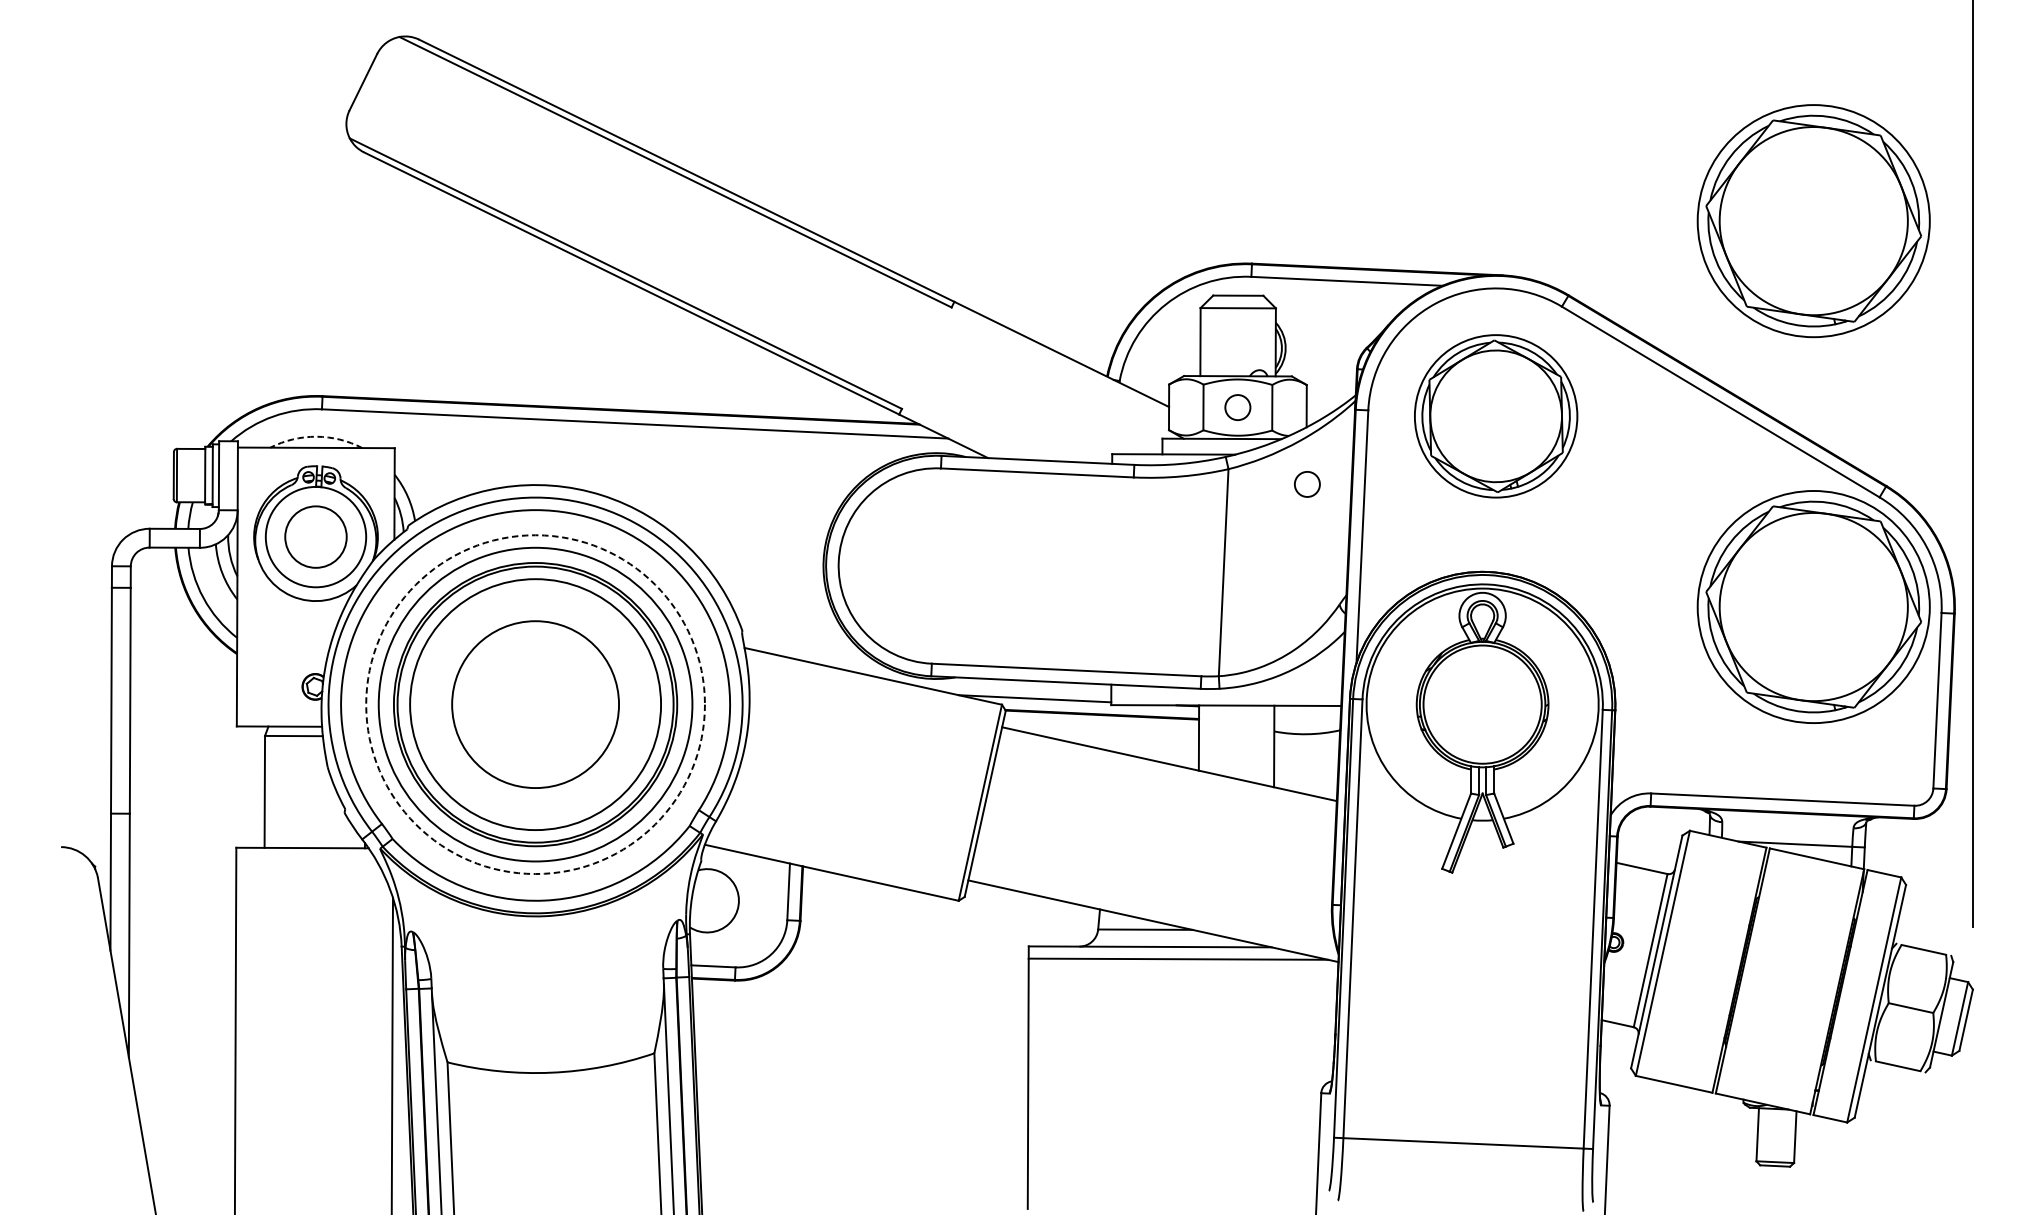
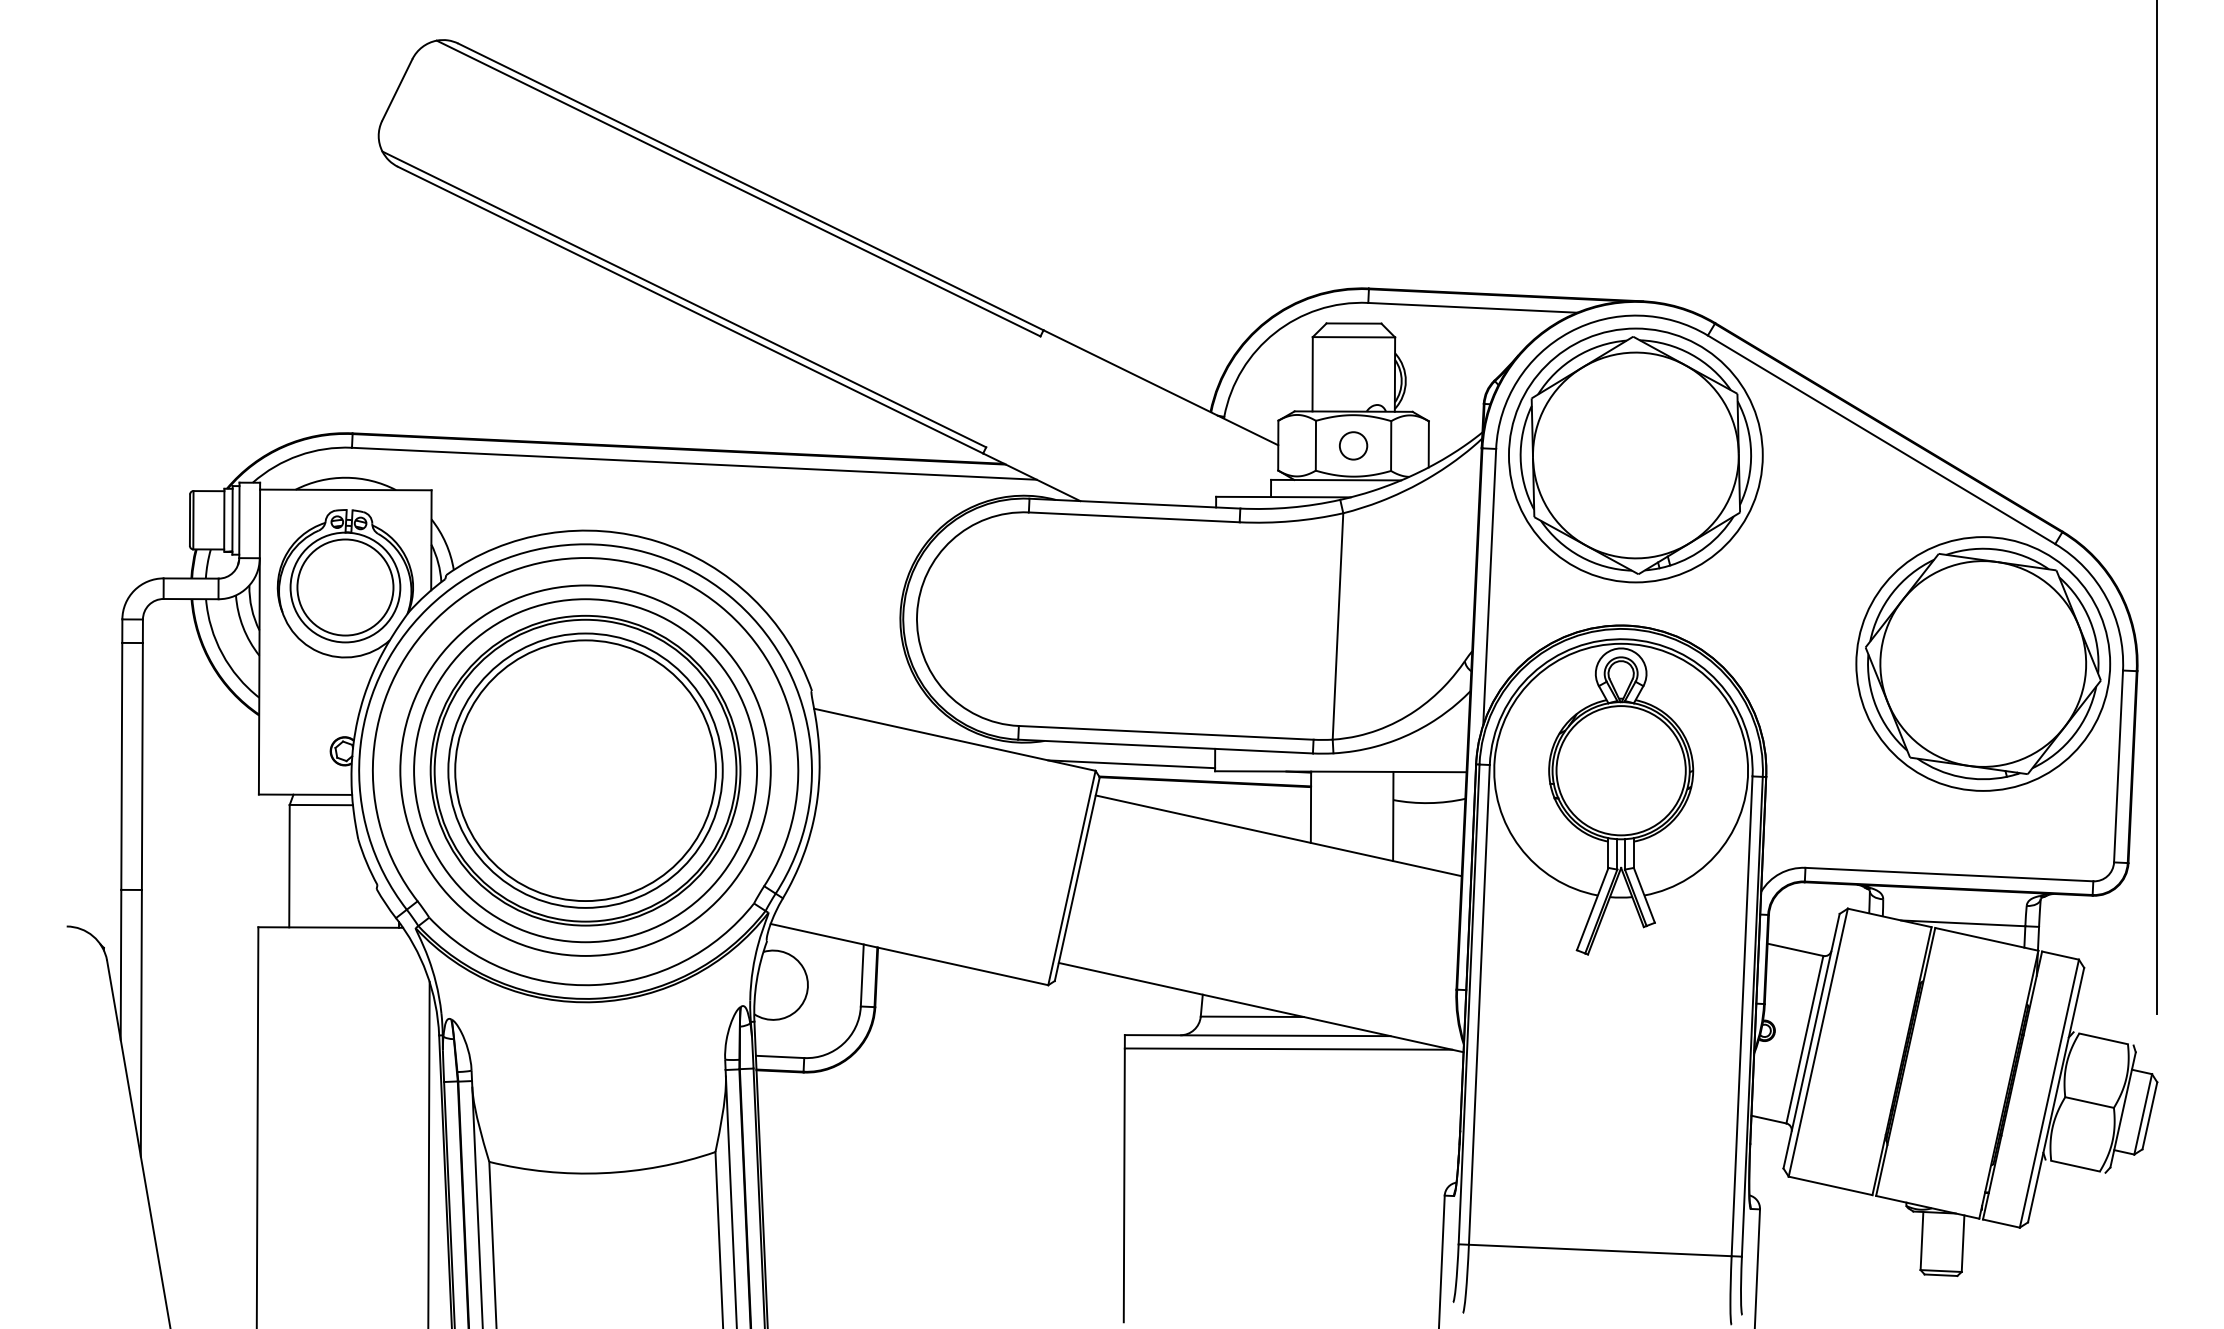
part: (1813, 220) -> (1983, 241), removed
part: (1495, 416) -> (1635, 455), size x1.43
arc: (316, 436) -> (345, 477), dashed -> solid
circle: (1307, 484) -> (1429, 529), removed
circle: (316, 537) -> (345, 587), size x1.43
circle: (535, 704) -> (585, 770), dashed -> solid
circle: (535, 704) -> (585, 770), size x1.43

